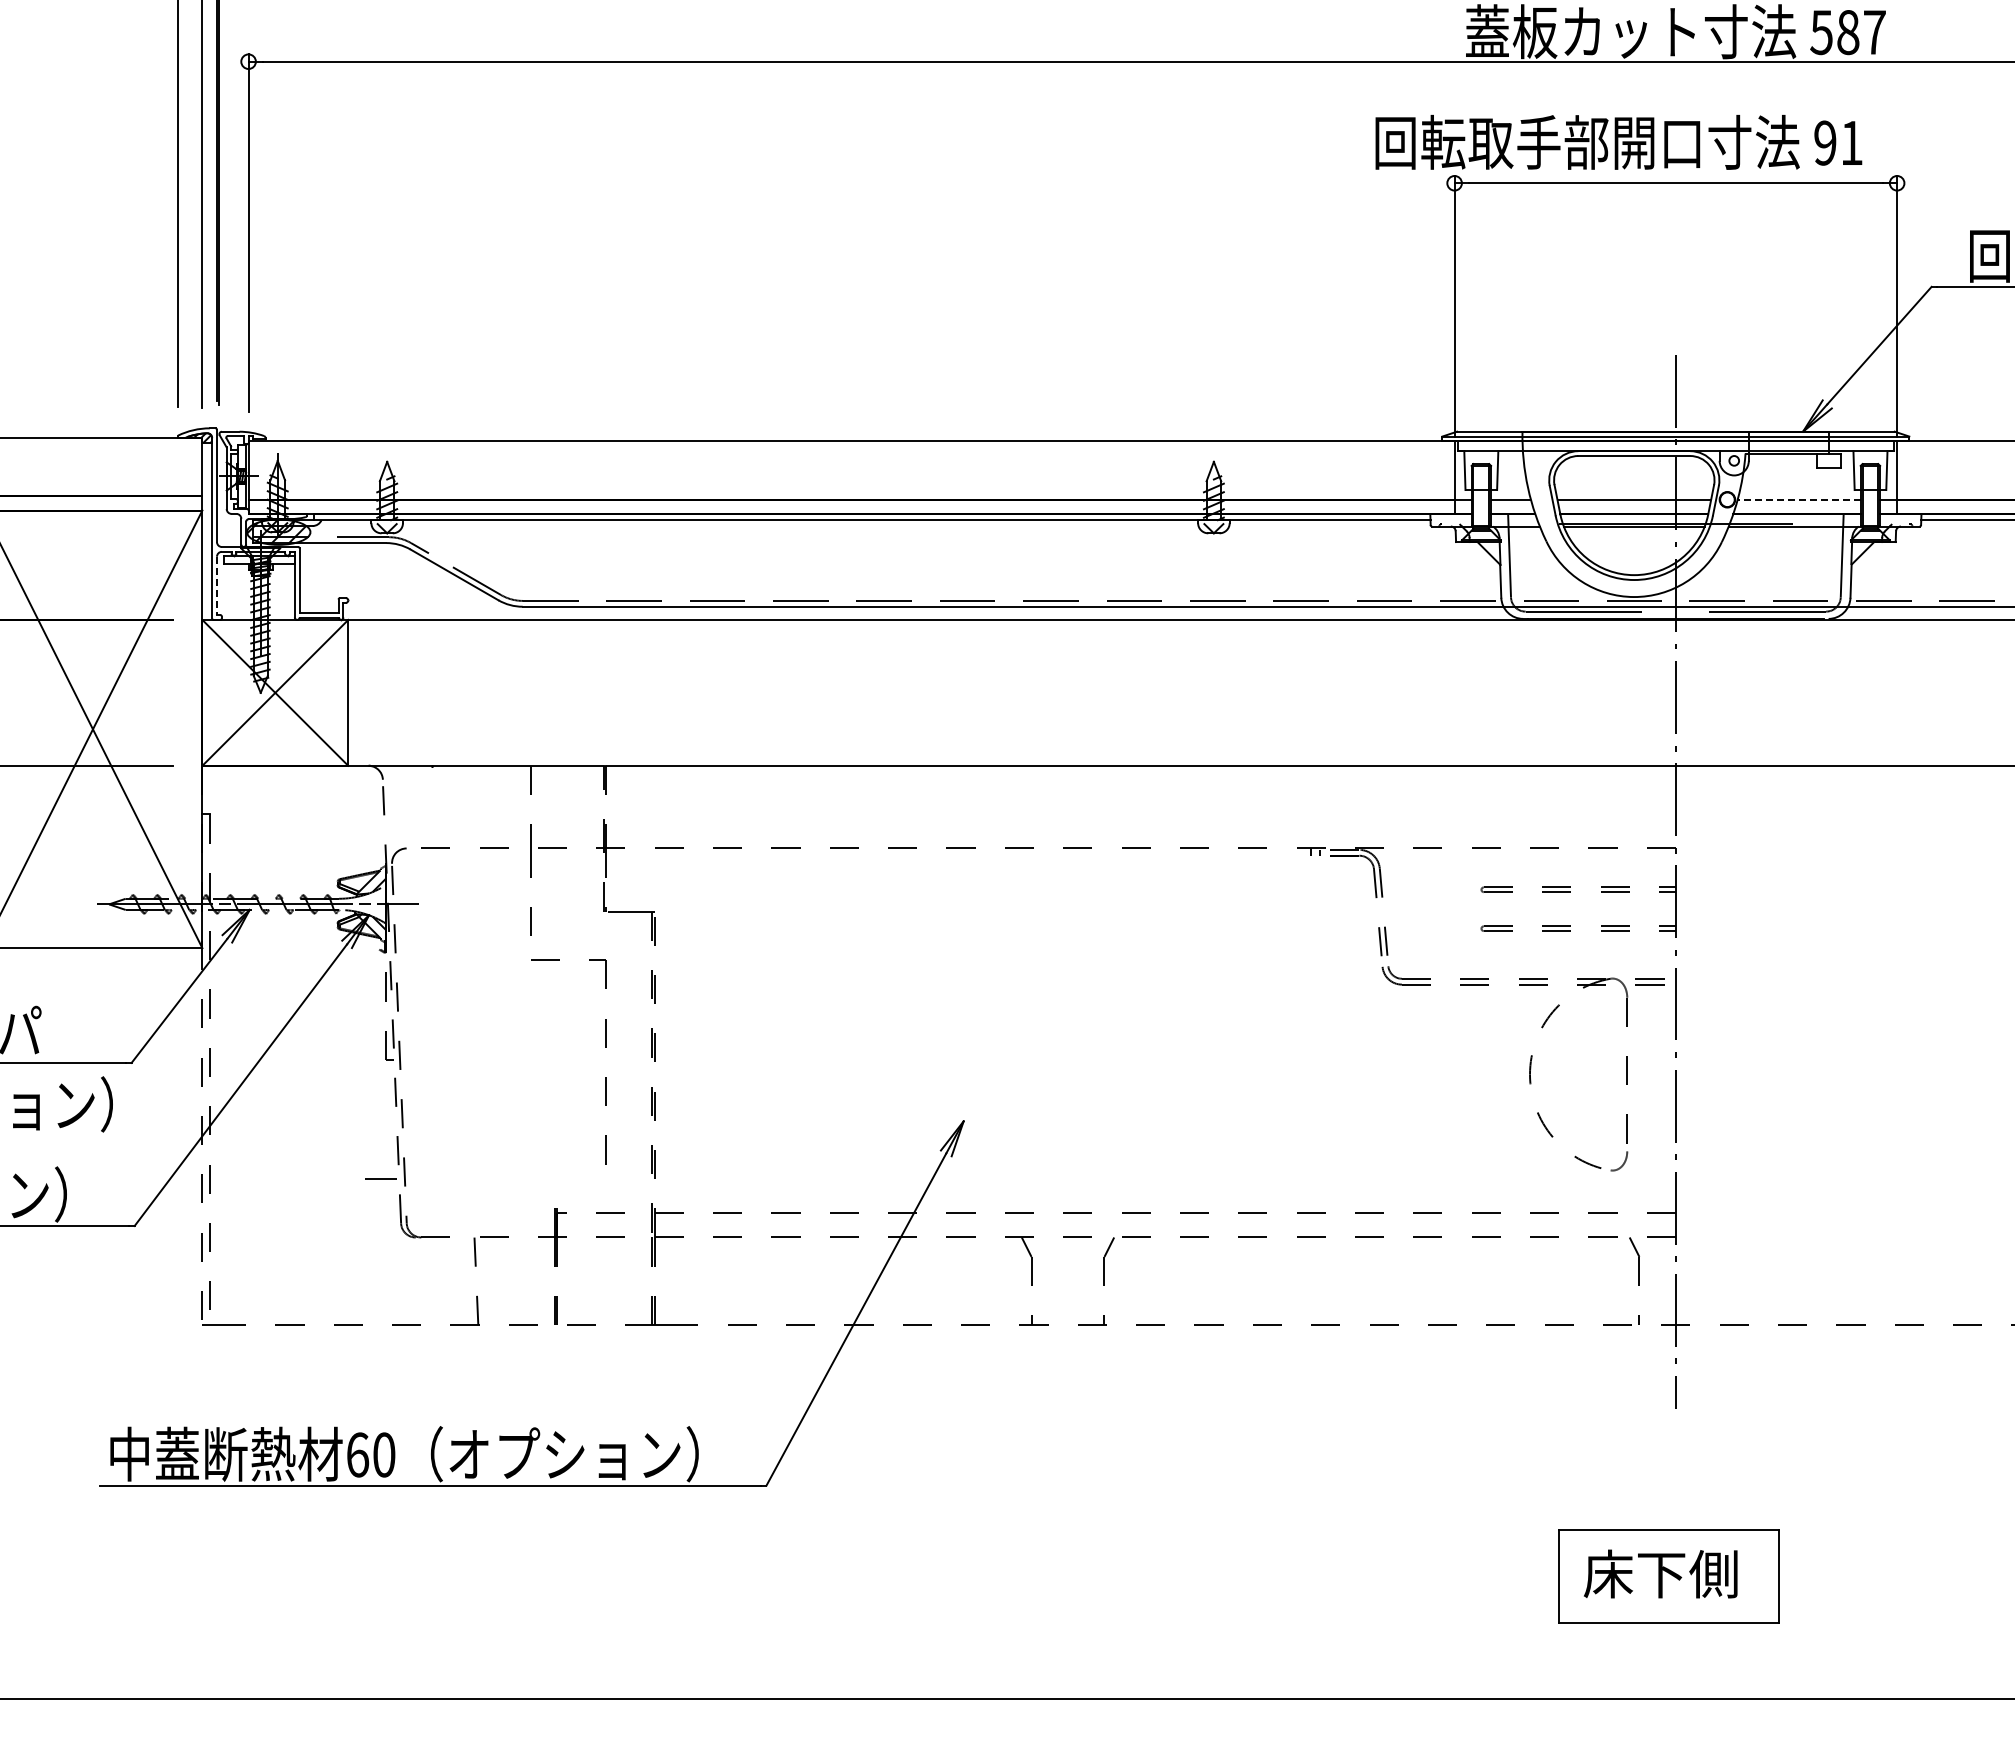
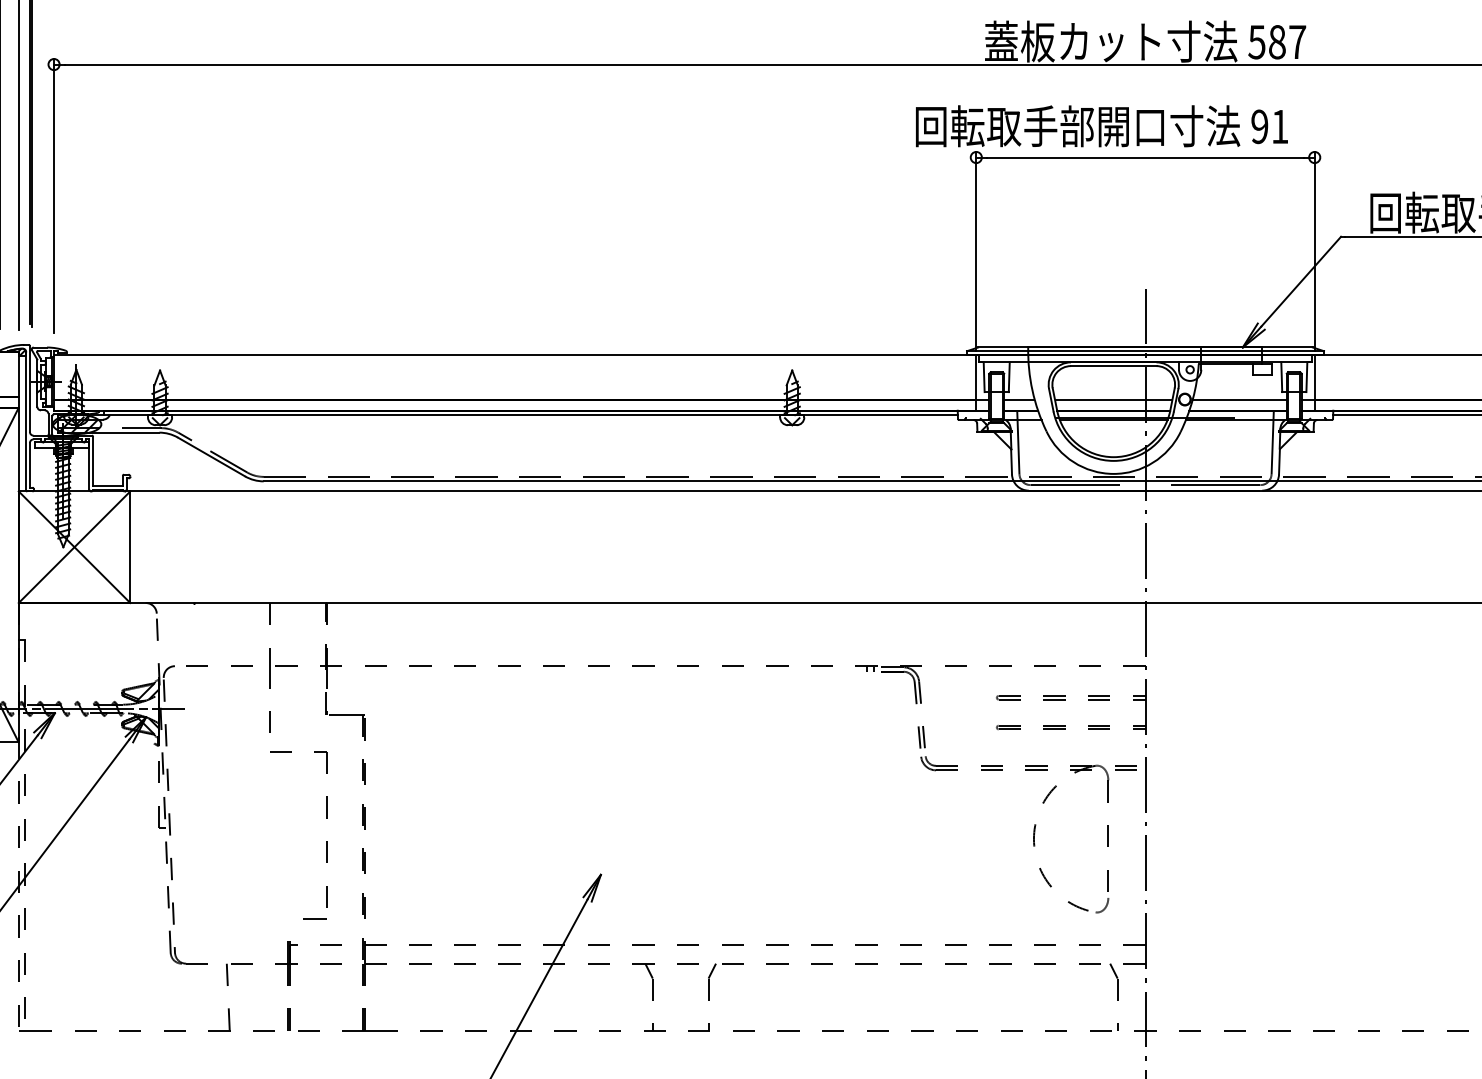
line: (1798, 499) -> (1239, 399), dashed -> solid
line: (216, 586) -> (29, 465), dashed -> solid
line: (380, 1178) -> (314, 918), moved

